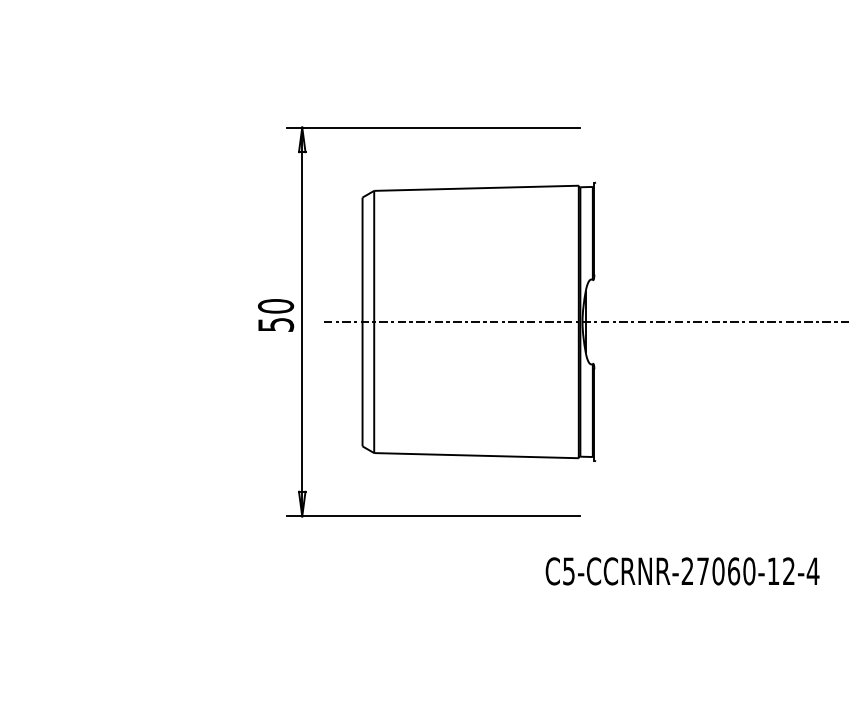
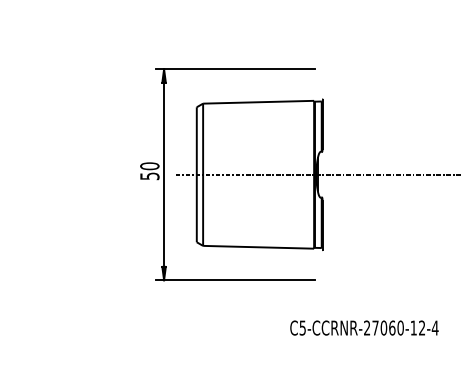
text: (682, 570) -> (364, 327), moved

